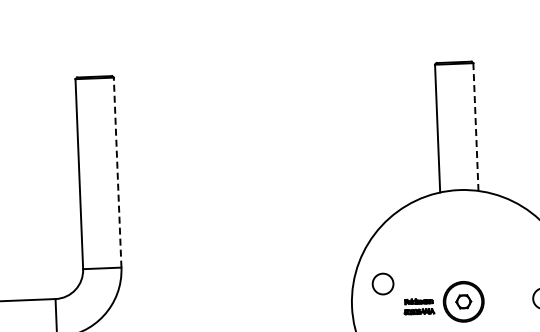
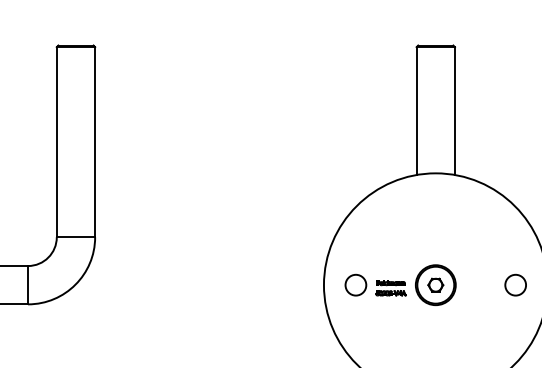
line: (475, 127) -> (454, 111), dashed -> solid
line: (117, 171) -> (95, 141), dashed -> solid
circle: (382, 283) -> (355, 284), moved

